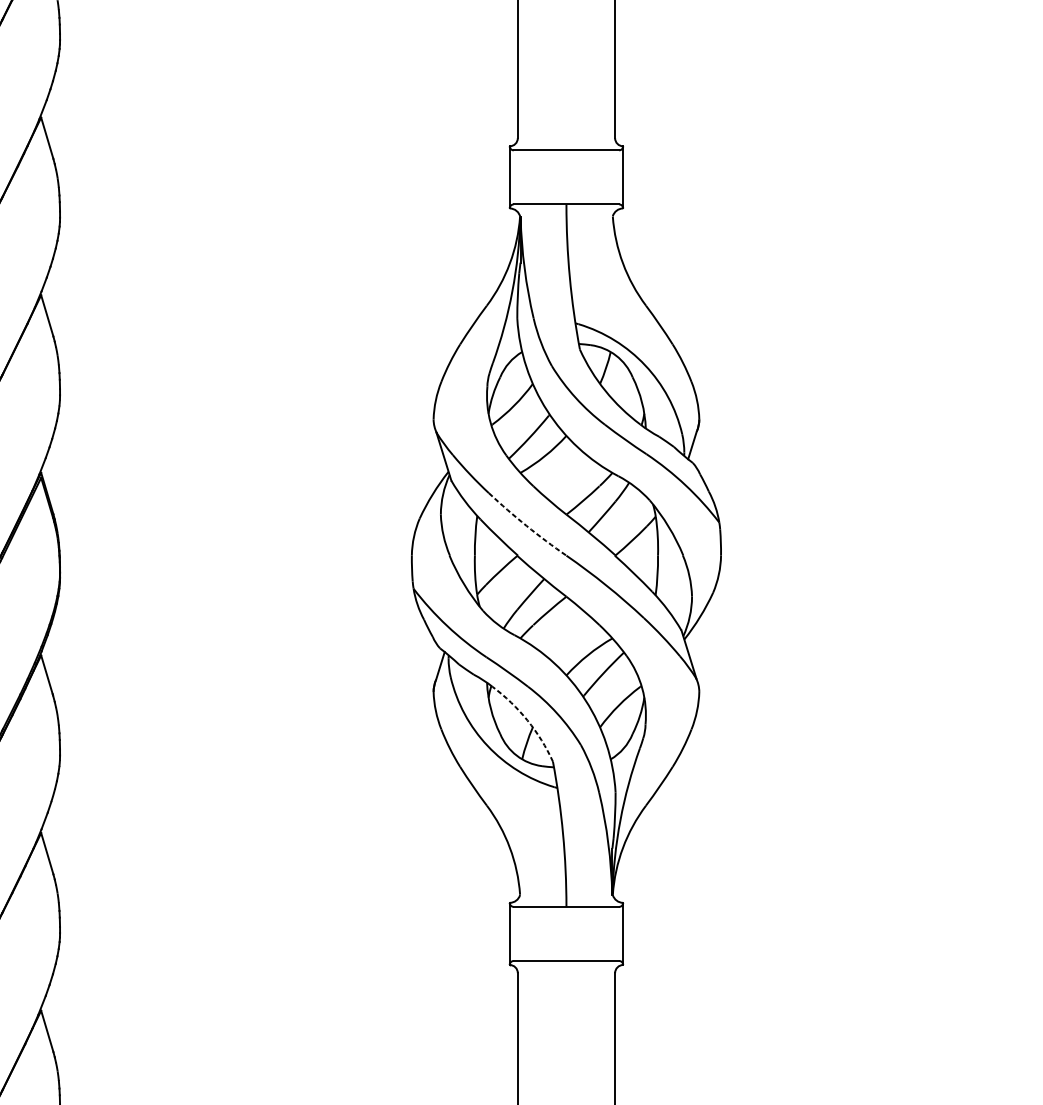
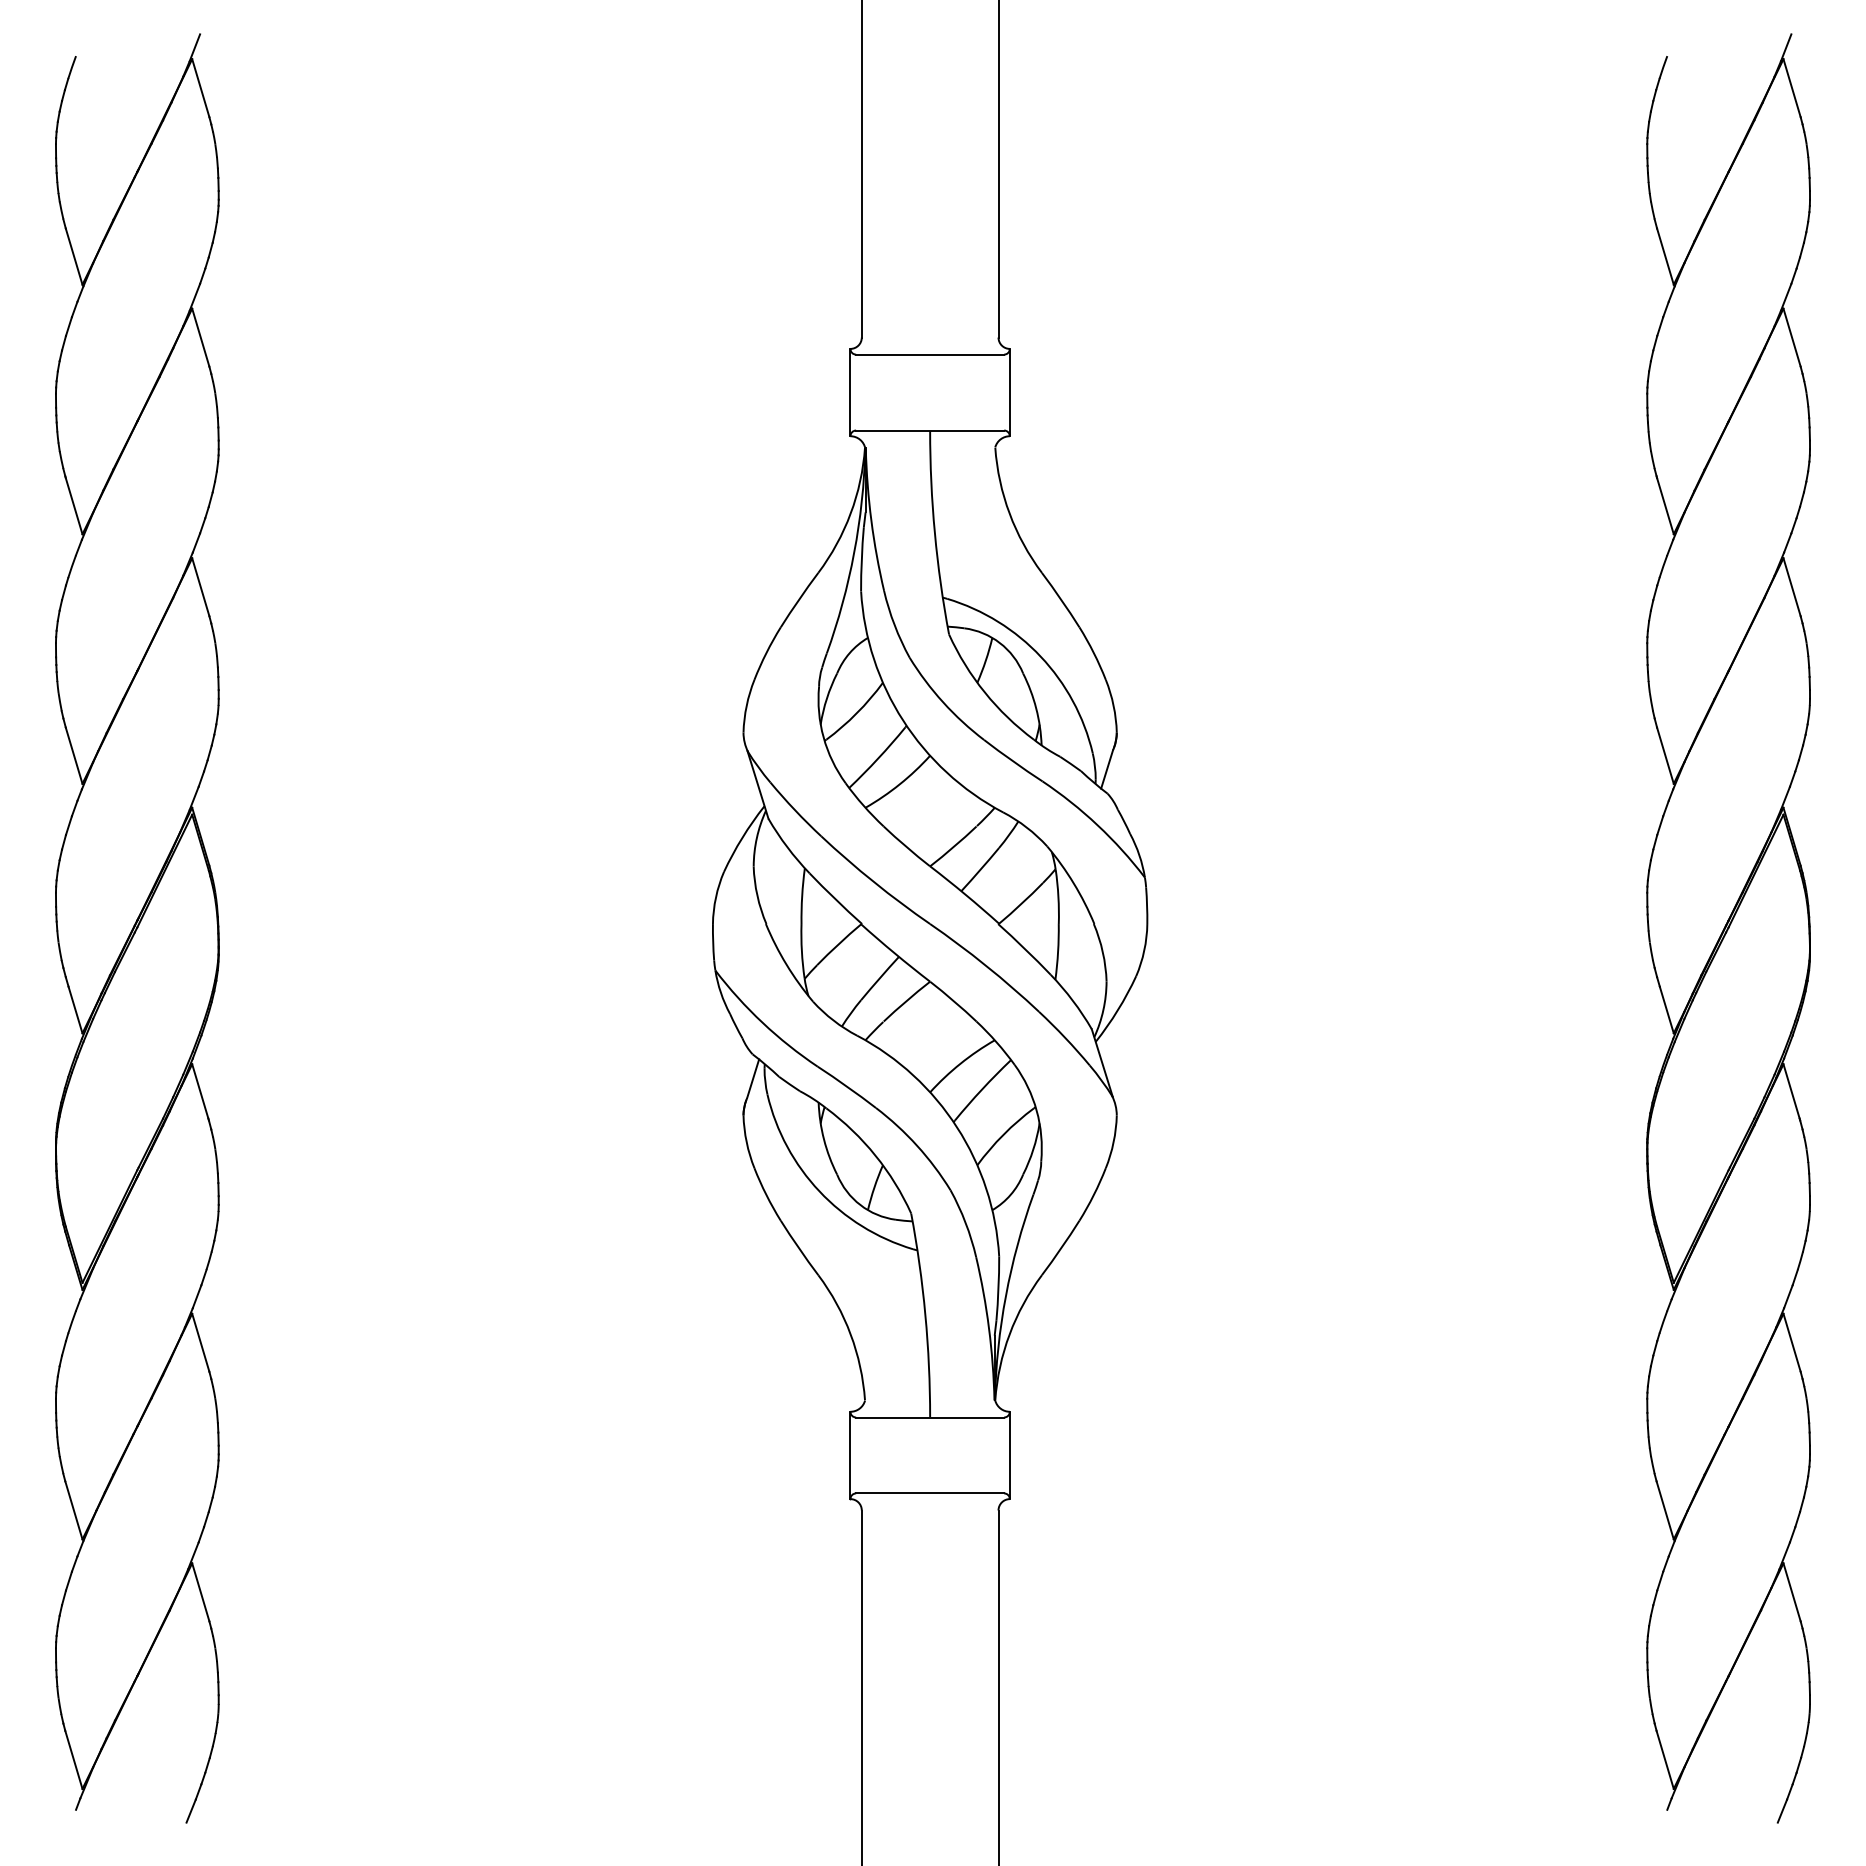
arc: (526, 526) -> (874, 882), dashed -> solid
arc: (527, 720) -> (875, 1155), dashed -> solid

